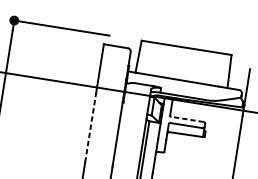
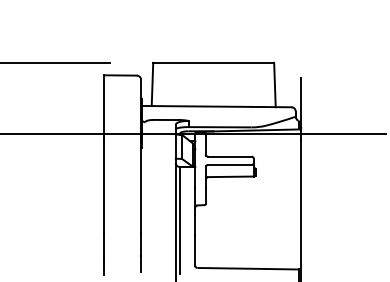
line: (187, 119) -> (229, 156), dashed -> solid
line: (90, 127) -> (104, 187), dashed -> solid

